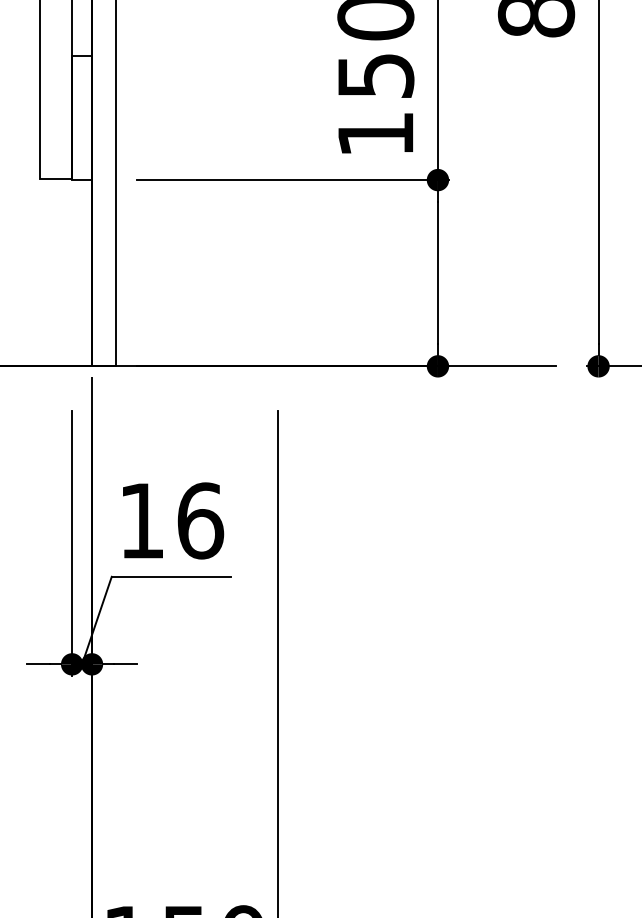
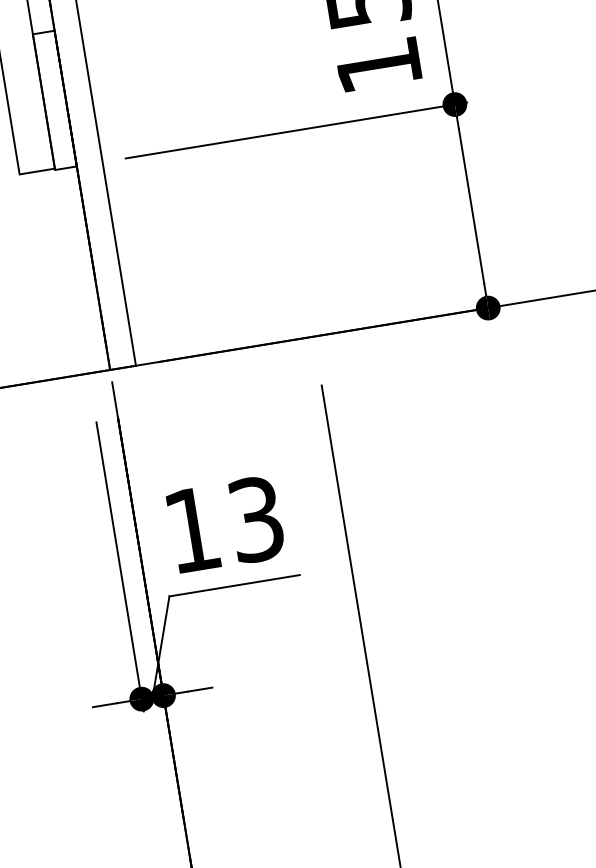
text: (200, 520) -> (256, 519), 16 -> 13

